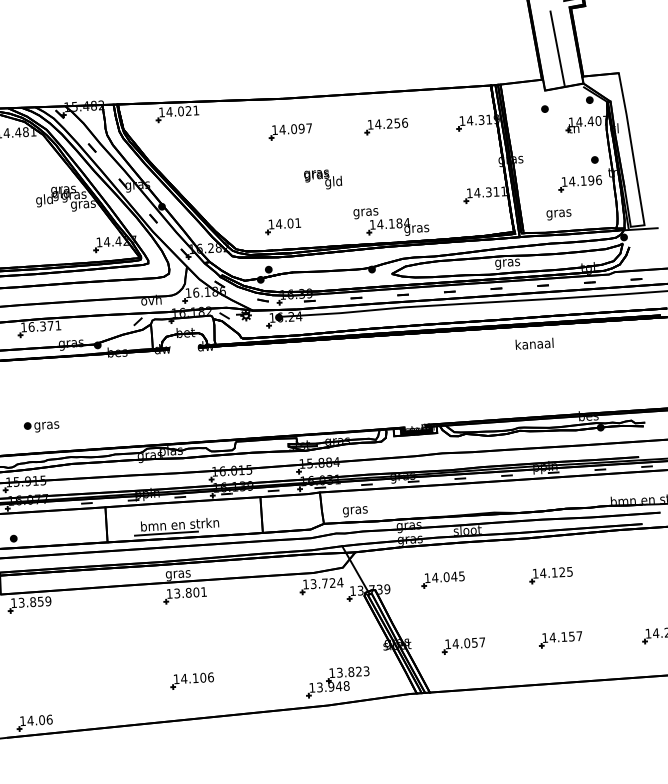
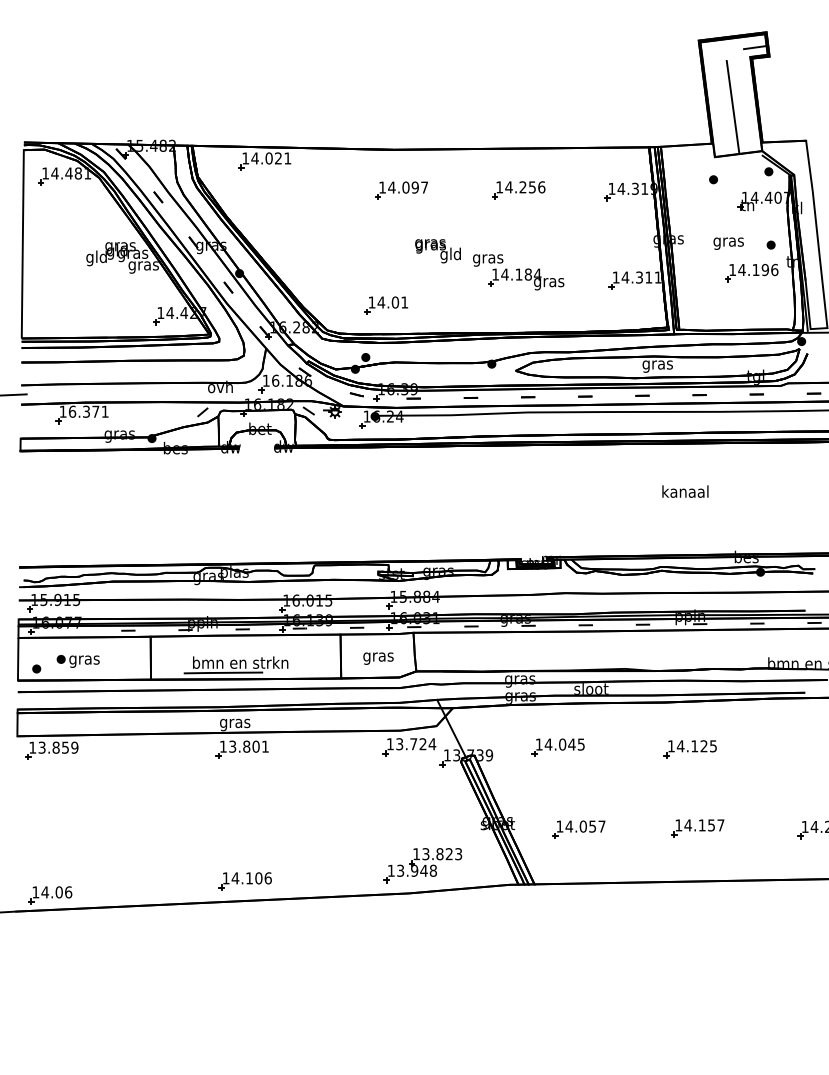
text: (558, 214) -> (728, 243), moved
part: (391, 222) -> (518, 272), moved
text: (534, 343) -> (685, 491), moved
part: (41, 427) -> (77, 661), moved
text: (355, 511) -> (378, 658), moved
part: (191, 681) -> (244, 881), moved

